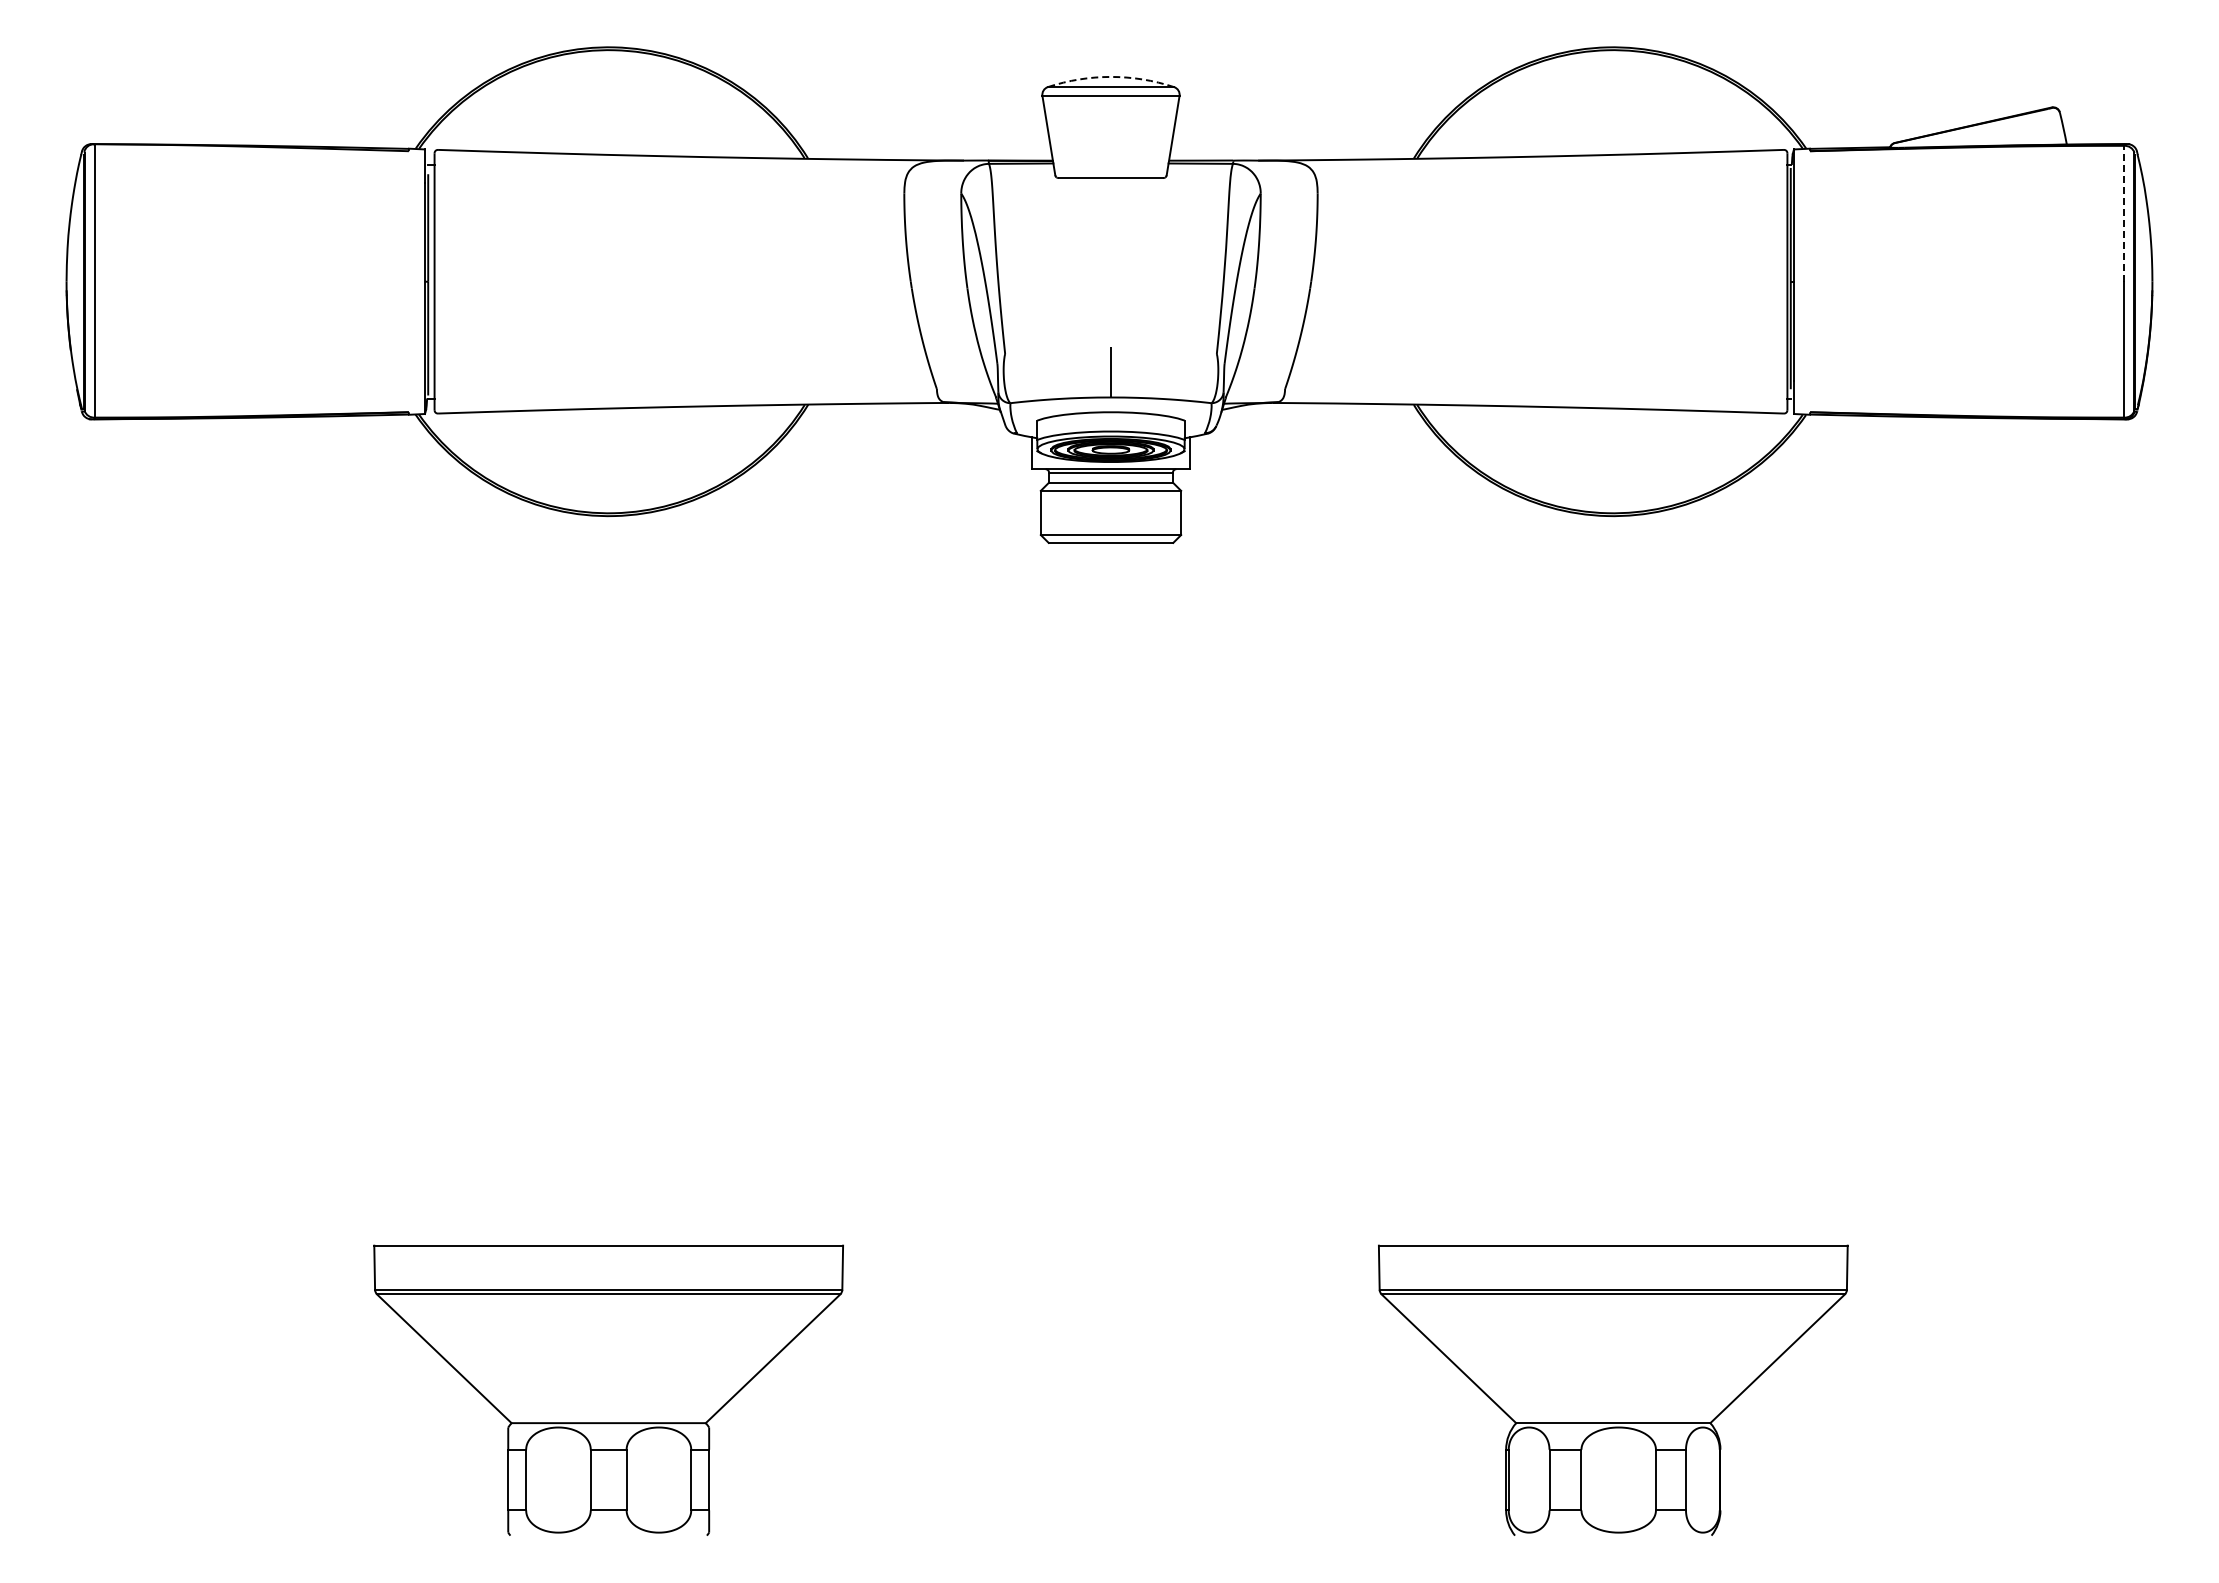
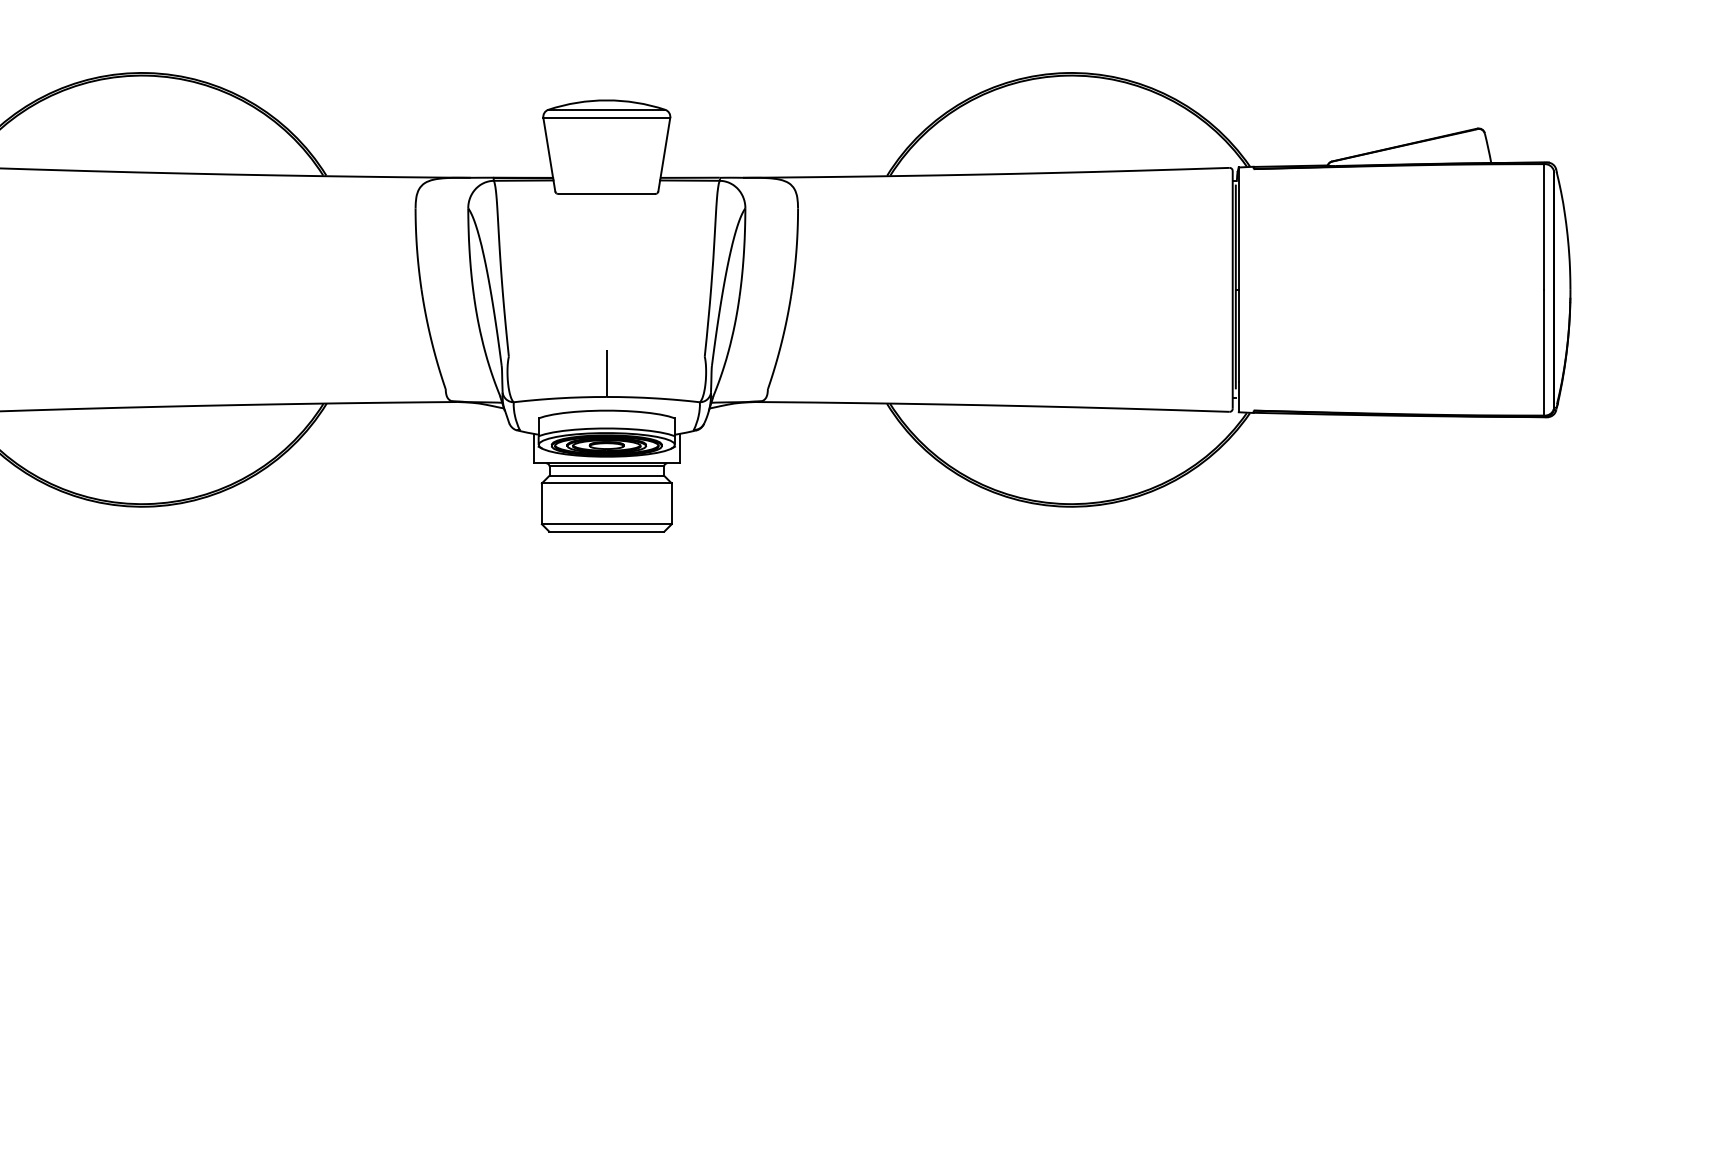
arc: (1111, 76) -> (607, 99), dashed -> solid
line: (2124, 213) -> (1544, 226), dashed -> solid

